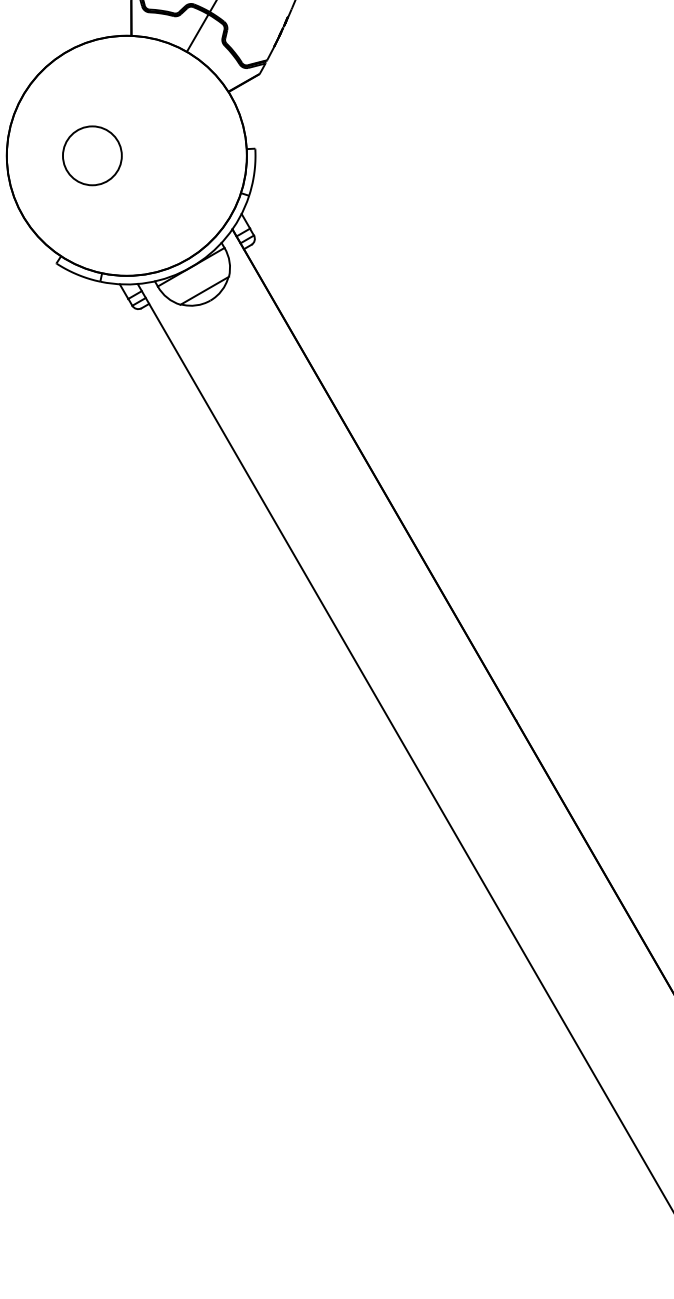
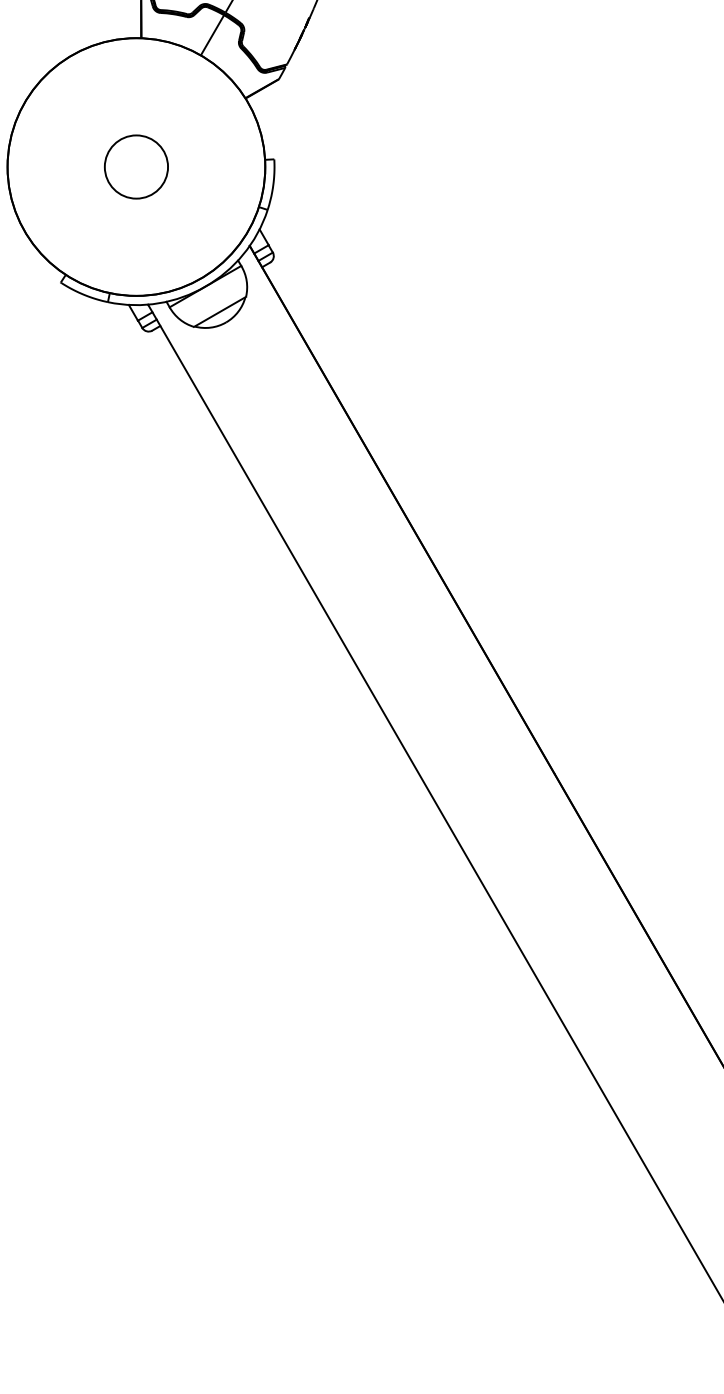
circle: (92, 155) -> (136, 166), moved

